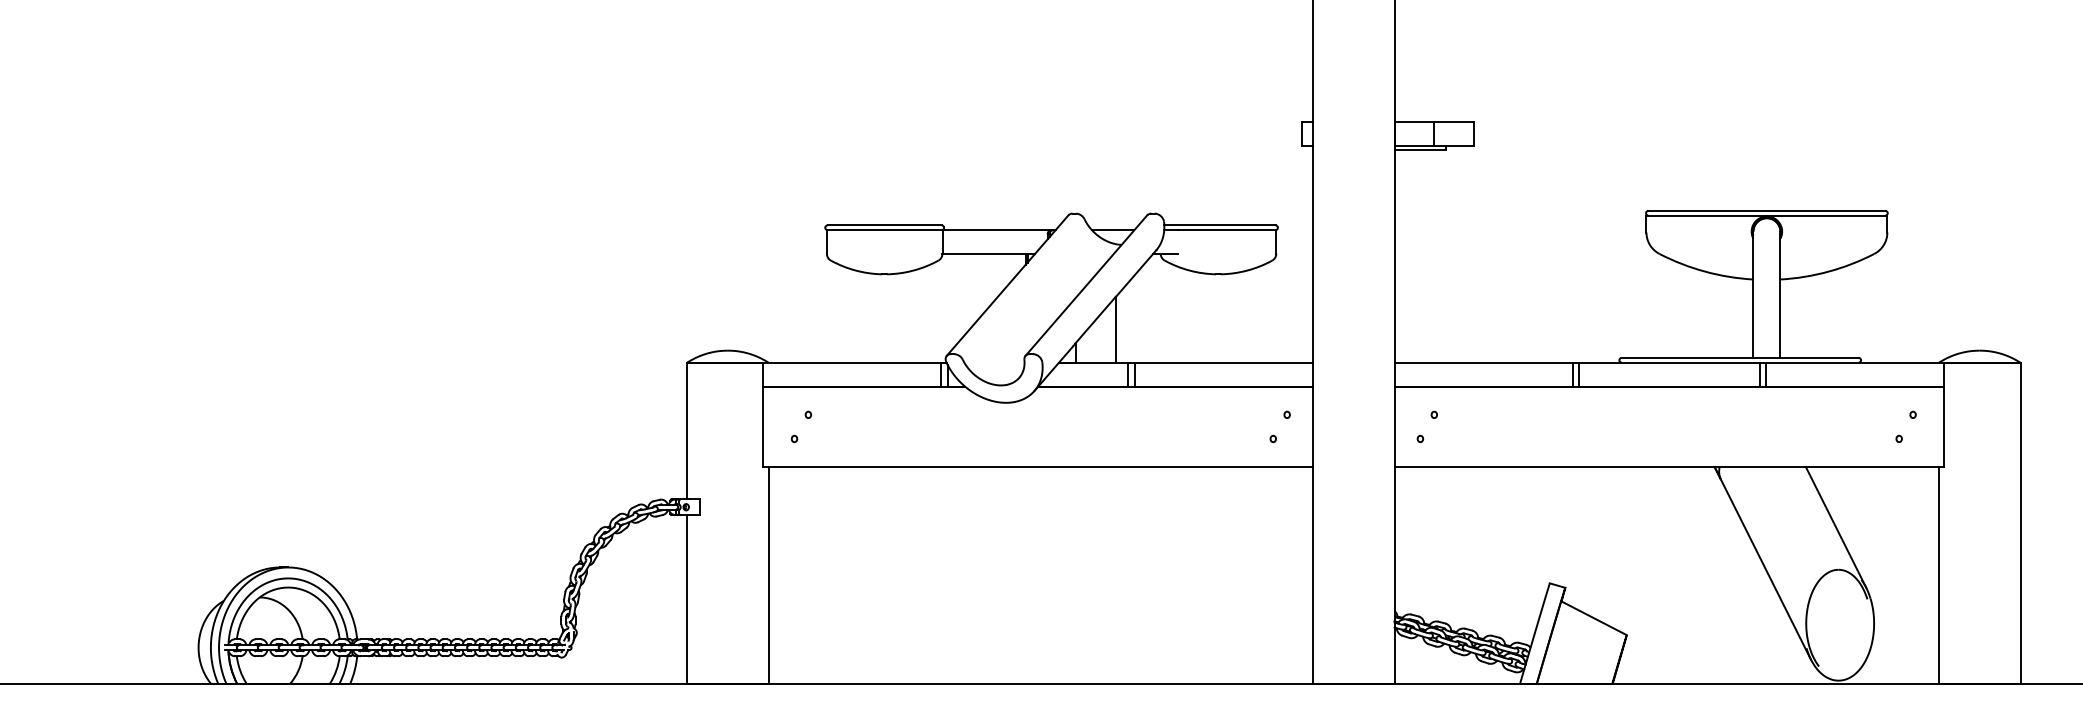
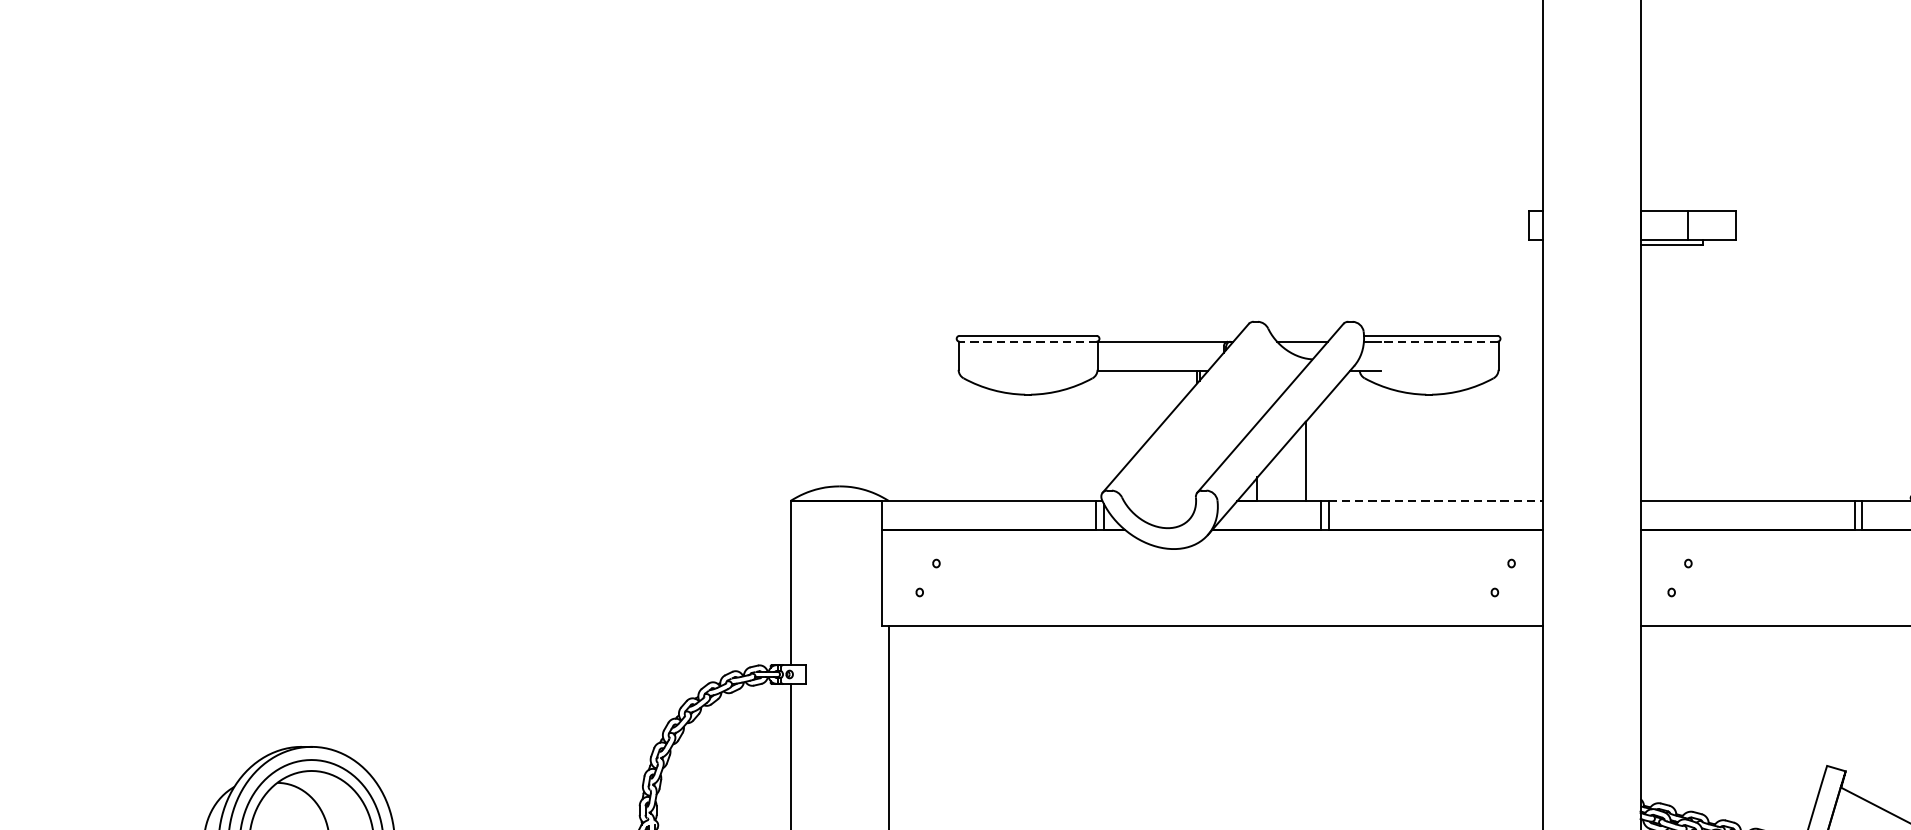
line: (884, 230) -> (1027, 342), solid -> dashed
line: (1227, 230) -> (1439, 342), solid -> dashed
line: (1224, 362) -> (1436, 500), solid -> dashed

